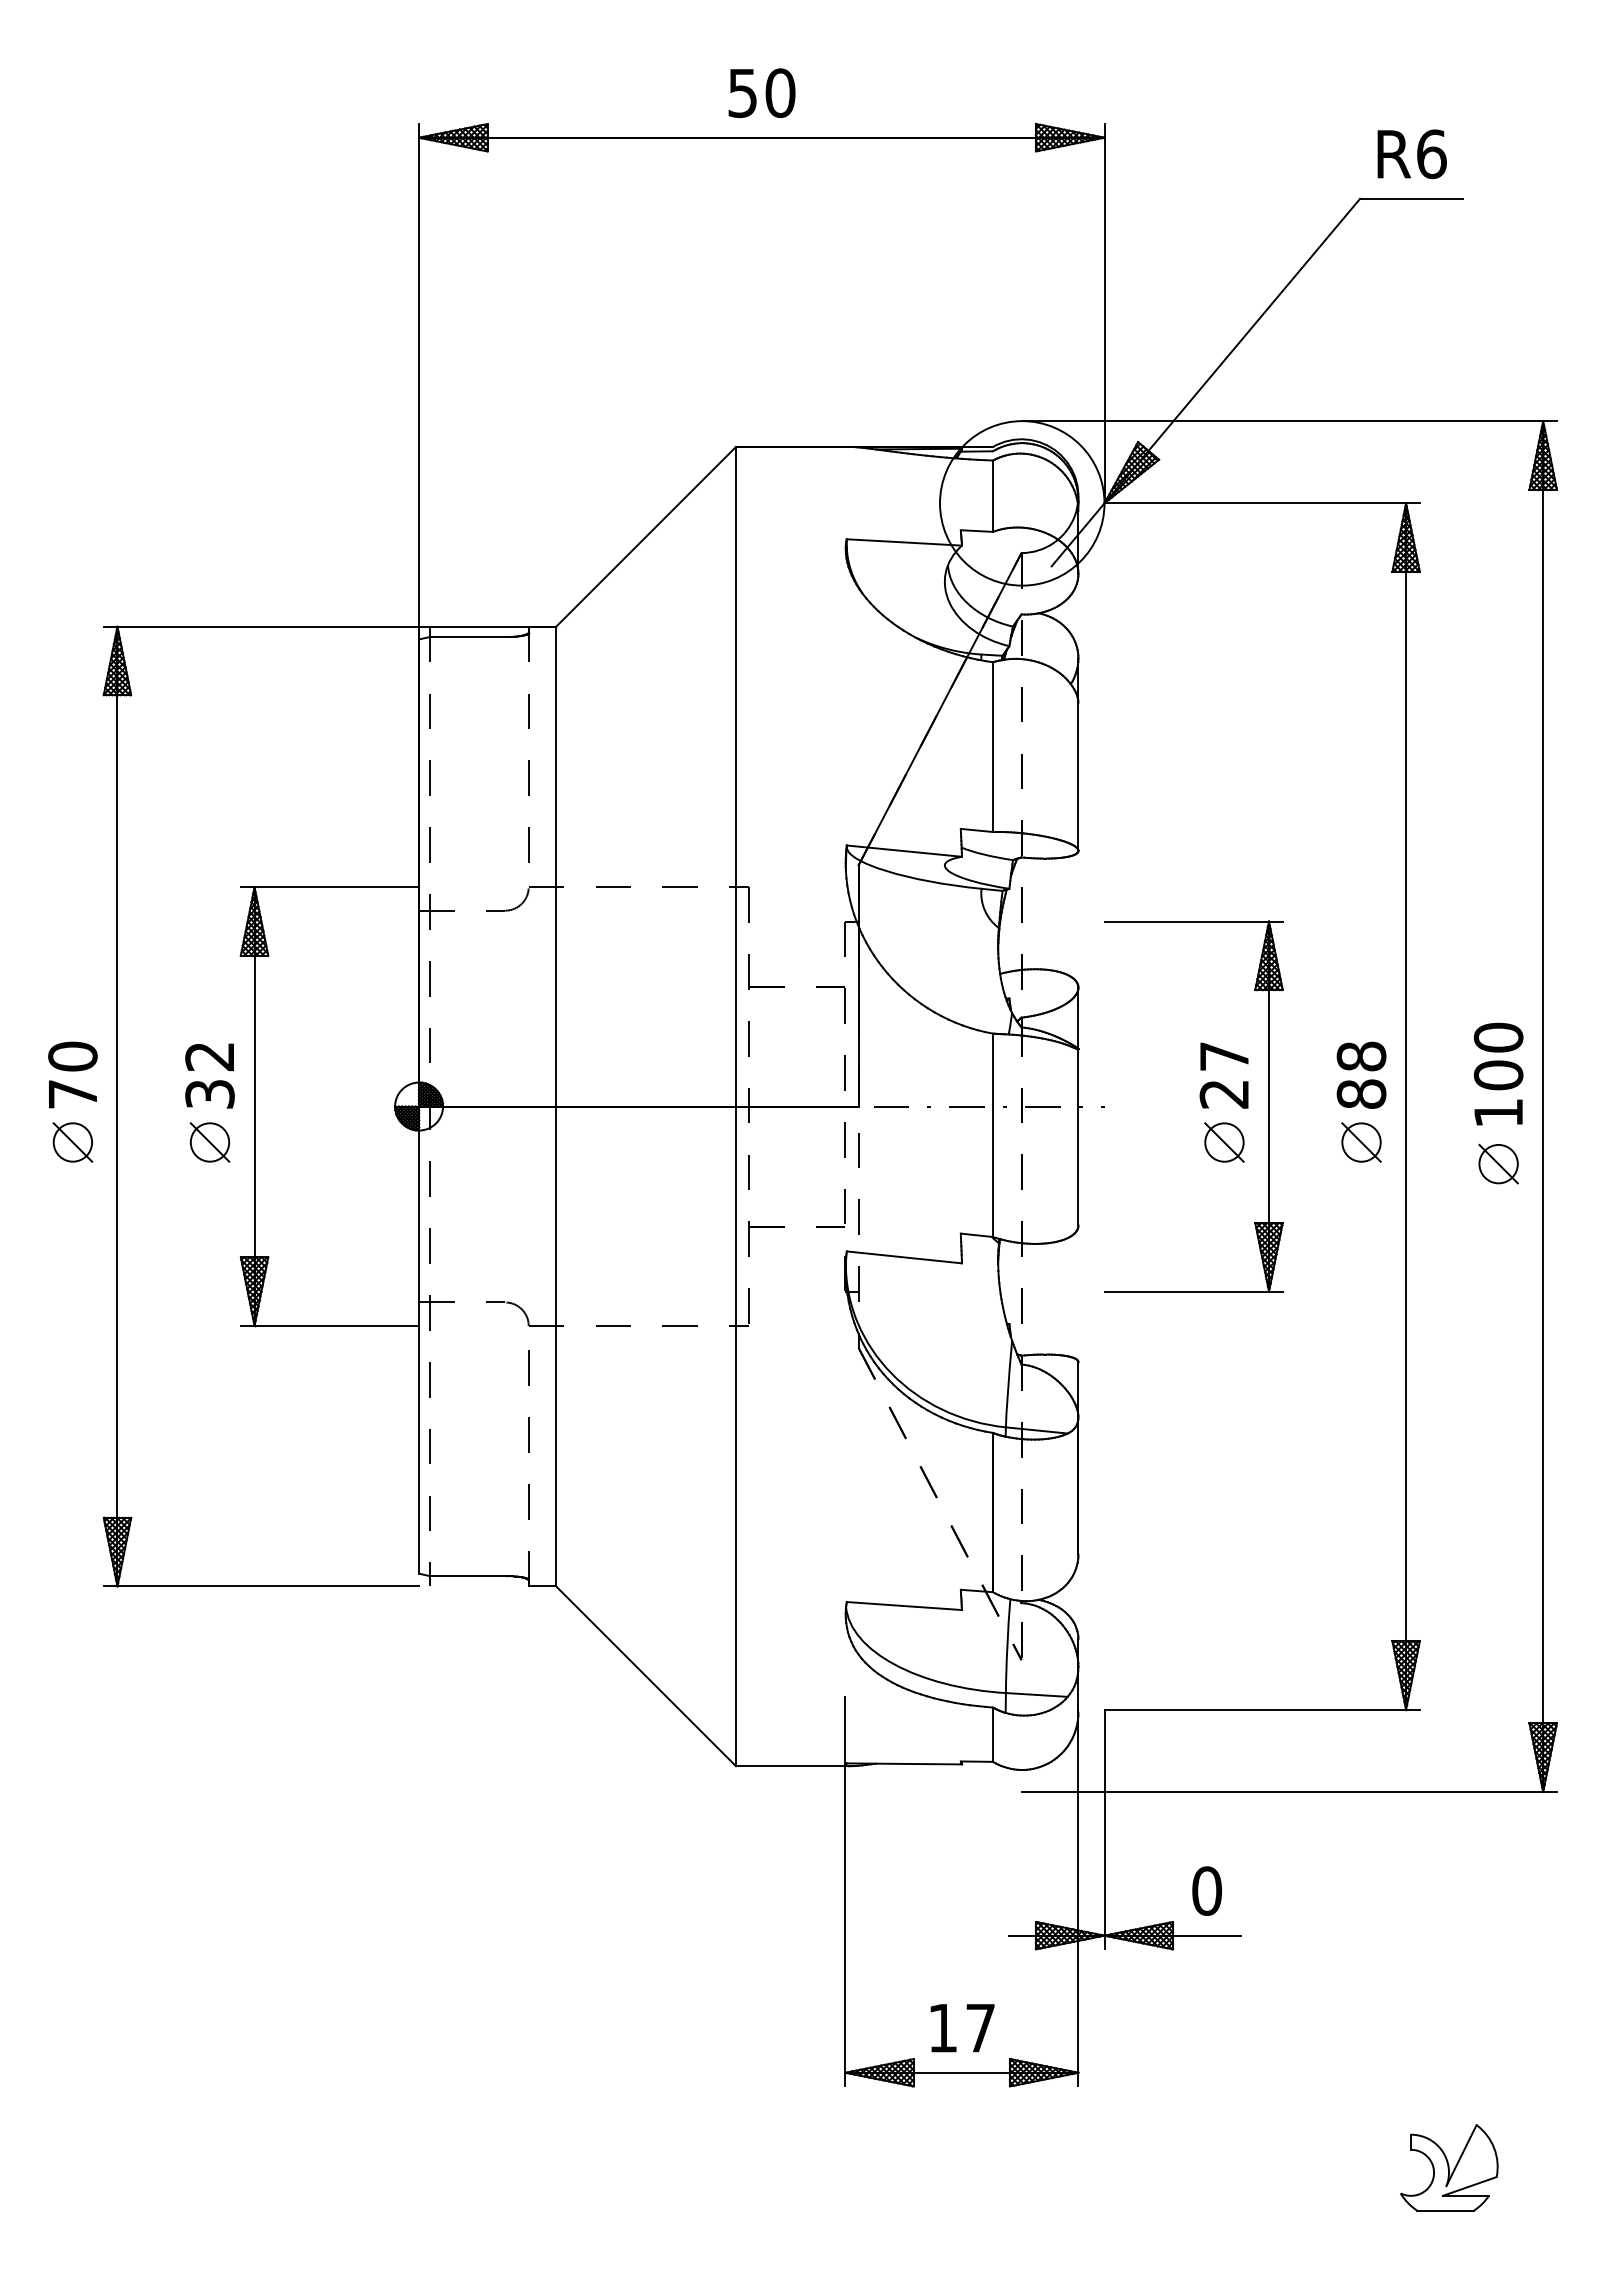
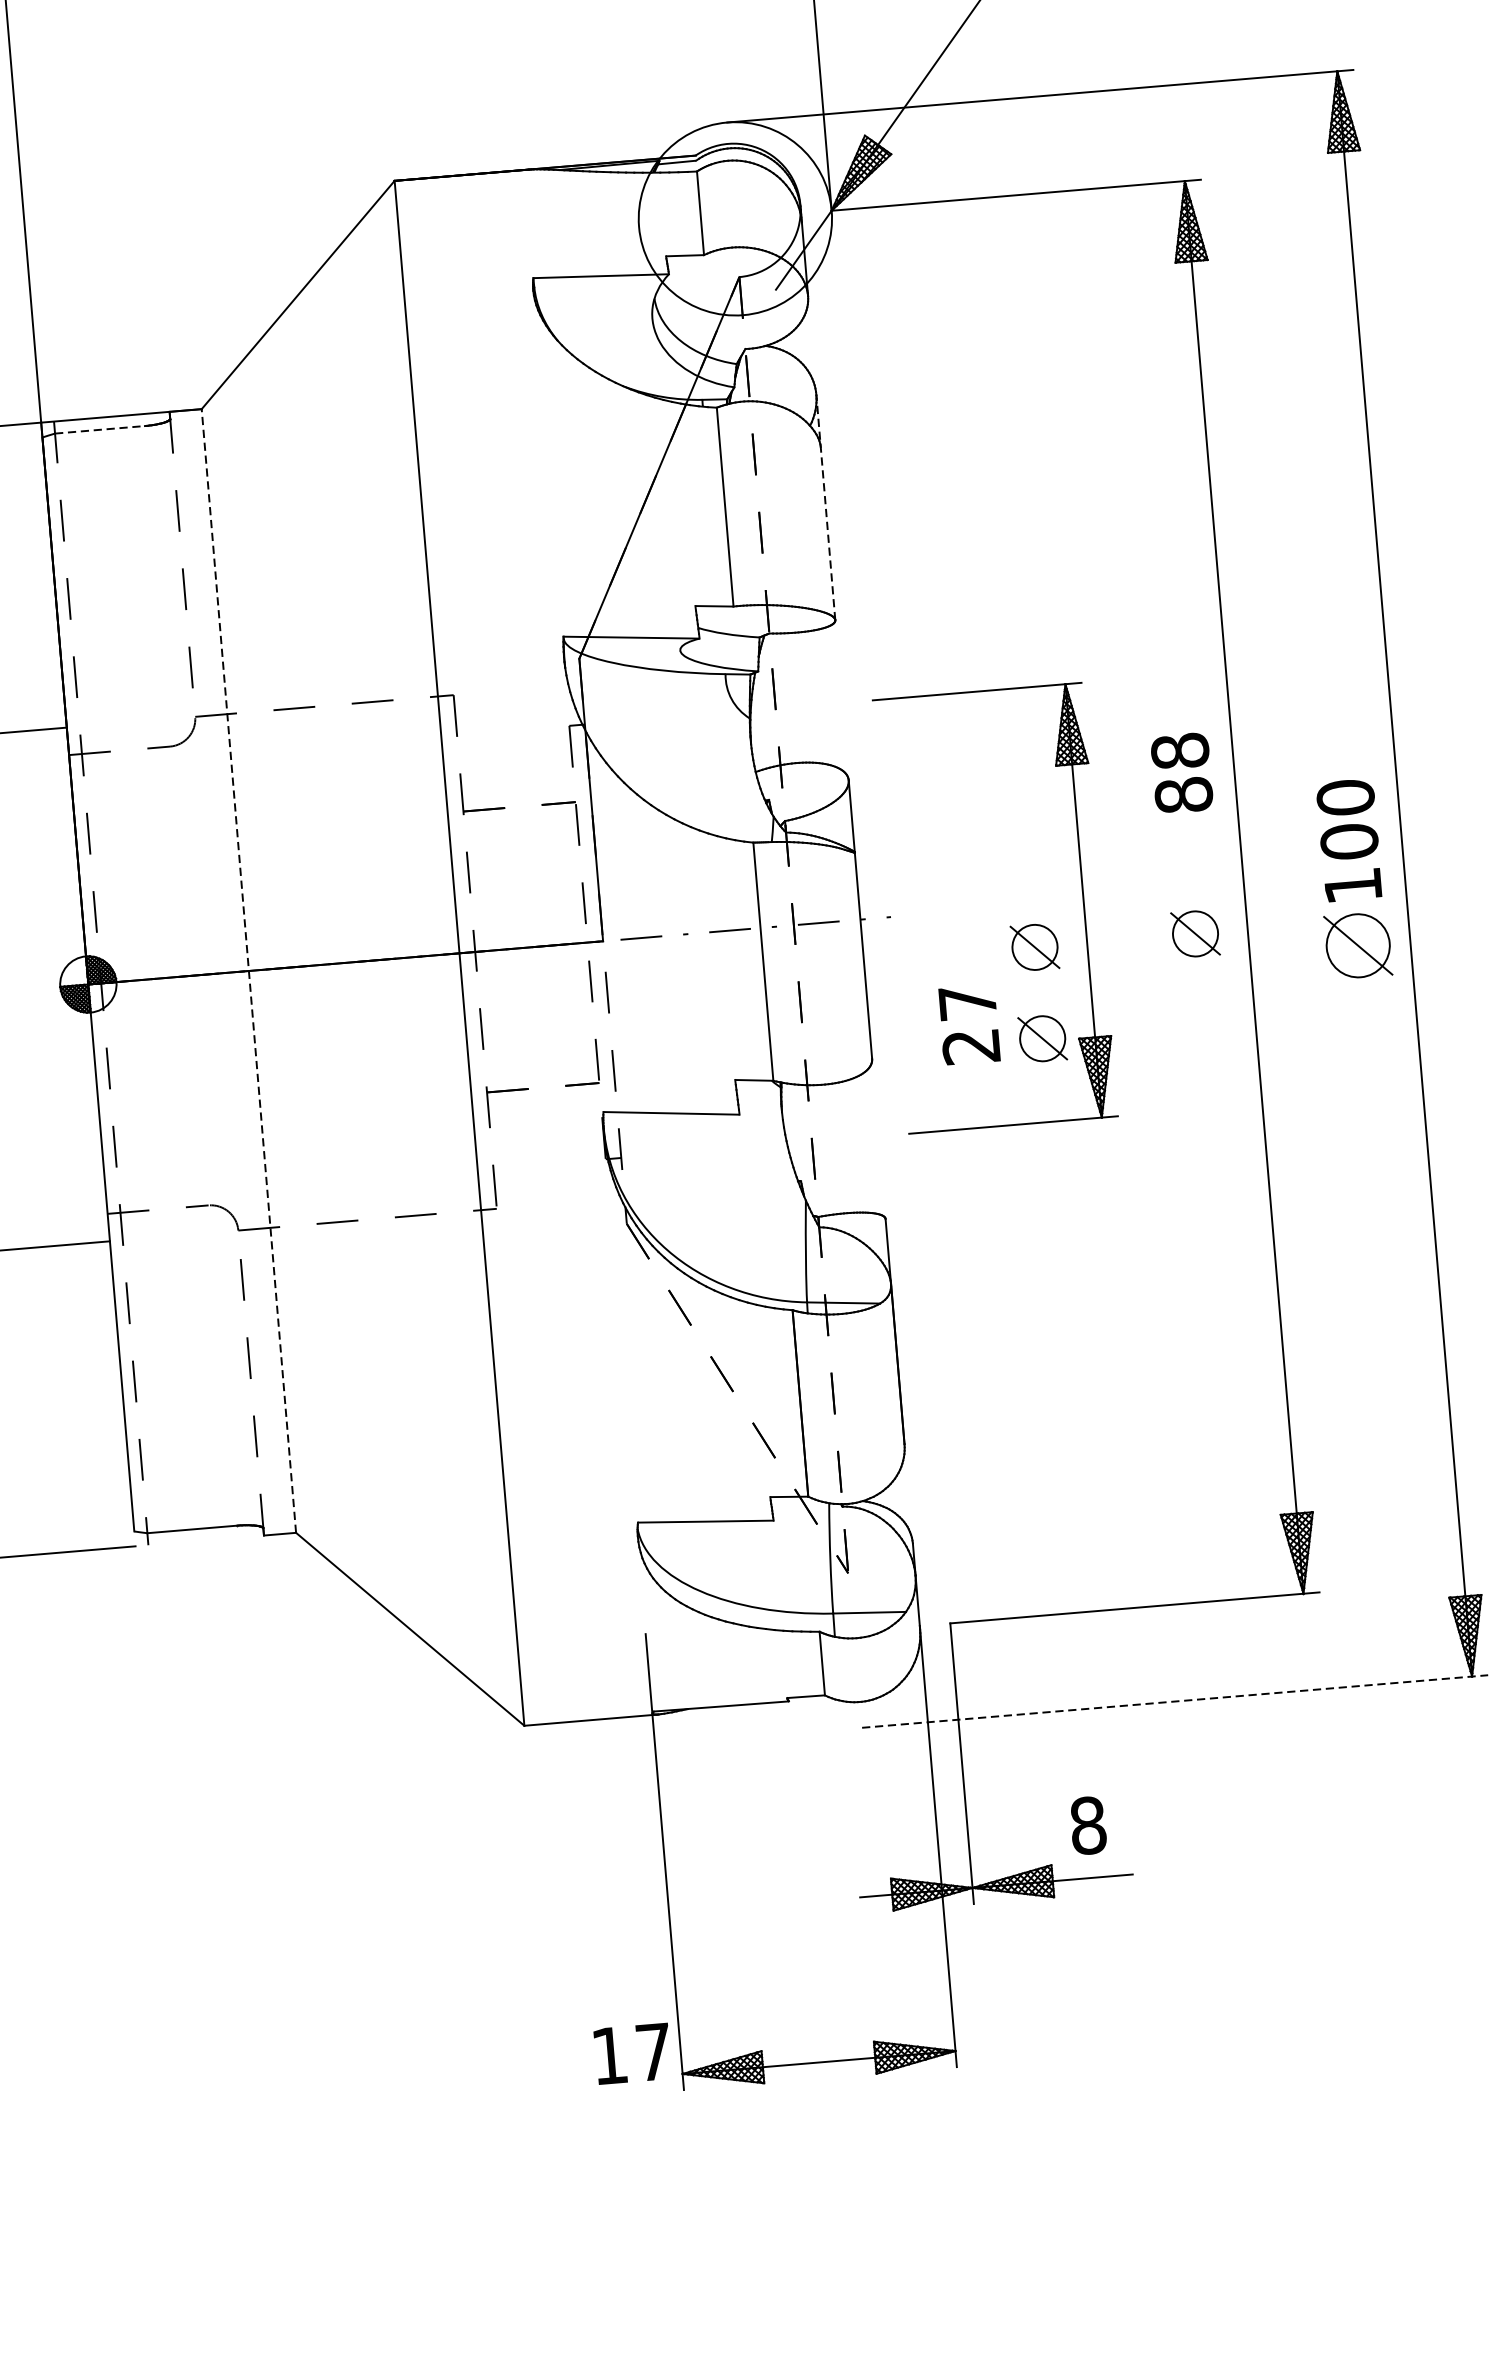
line: (468, 637) -> (100, 430), solid -> dashed
line: (1078, 754) -> (825, 507), solid -> dashed
text: (1361, 1074) -> (1181, 772), moved
text: (1223, 1075) -> (968, 1024), moved
line: (556, 1106) -> (249, 970), solid -> dashed
part: (1498, 1163) -> (1357, 945), size x1.4
part: (1224, 1220) -> (1042, 1038), added
line: (1290, 1792) -> (1176, 1702), solid -> dashed
text: (1207, 1890) -> (1088, 1824), 0 -> 8
text: (962, 2028) -> (632, 2054), moved
part: (1449, 2167) -> (1399, 2125), removed

